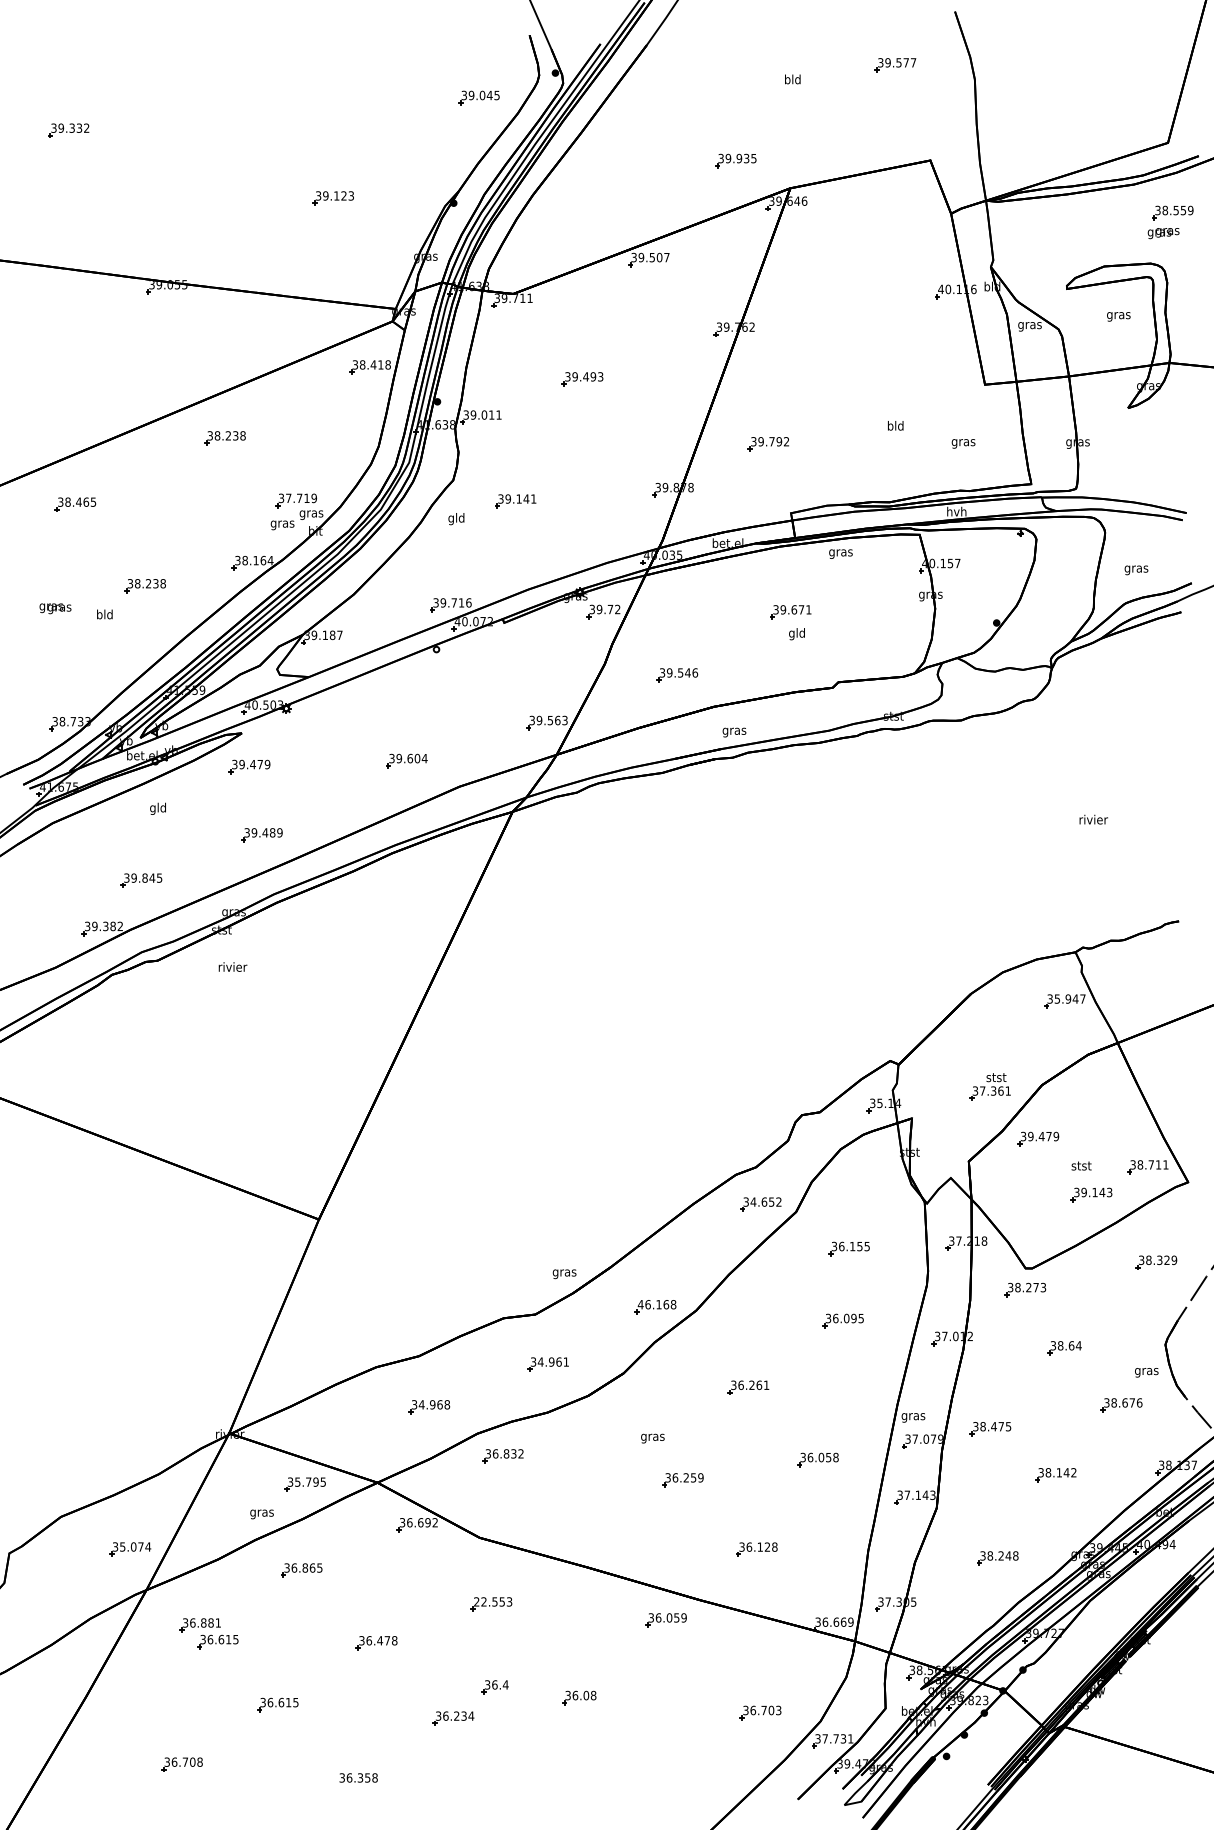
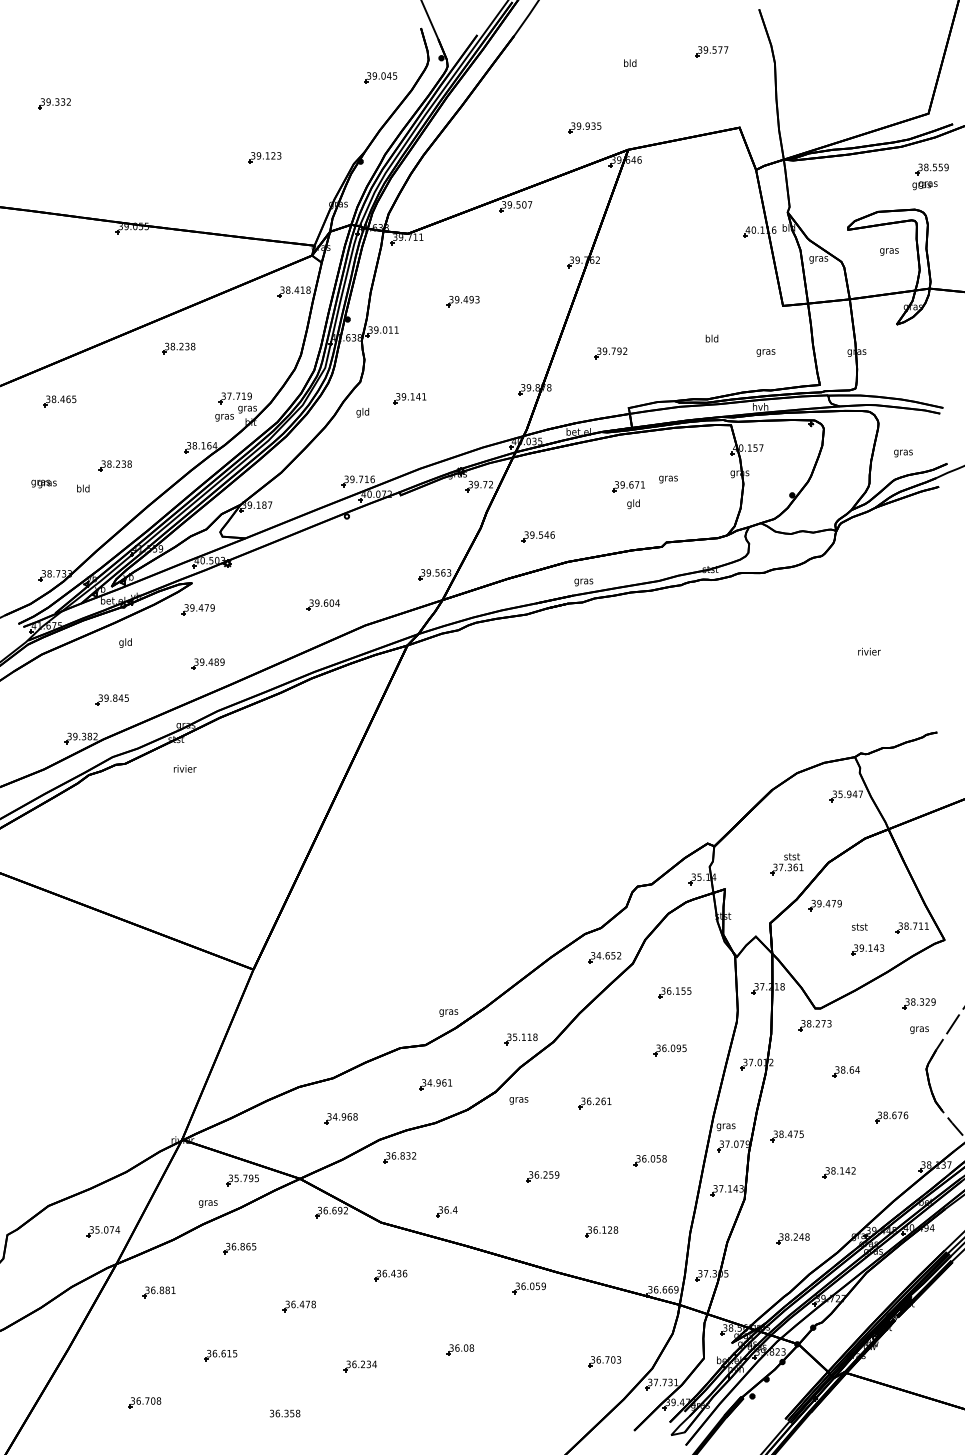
text: (840, 553) -> (668, 479), moved
text: (653, 1304) -> (519, 1037), 46.168 -> 35.118
text: (1146, 1372) -> (919, 1029), moved
text: (652, 1438) -> (518, 1100), moved
text: (493, 1601) -> (392, 1273), 22.553 -> 36.436
part: (217, 1641) -> (172, 1305), removed
part: (494, 1687) -> (446, 1212), moved

